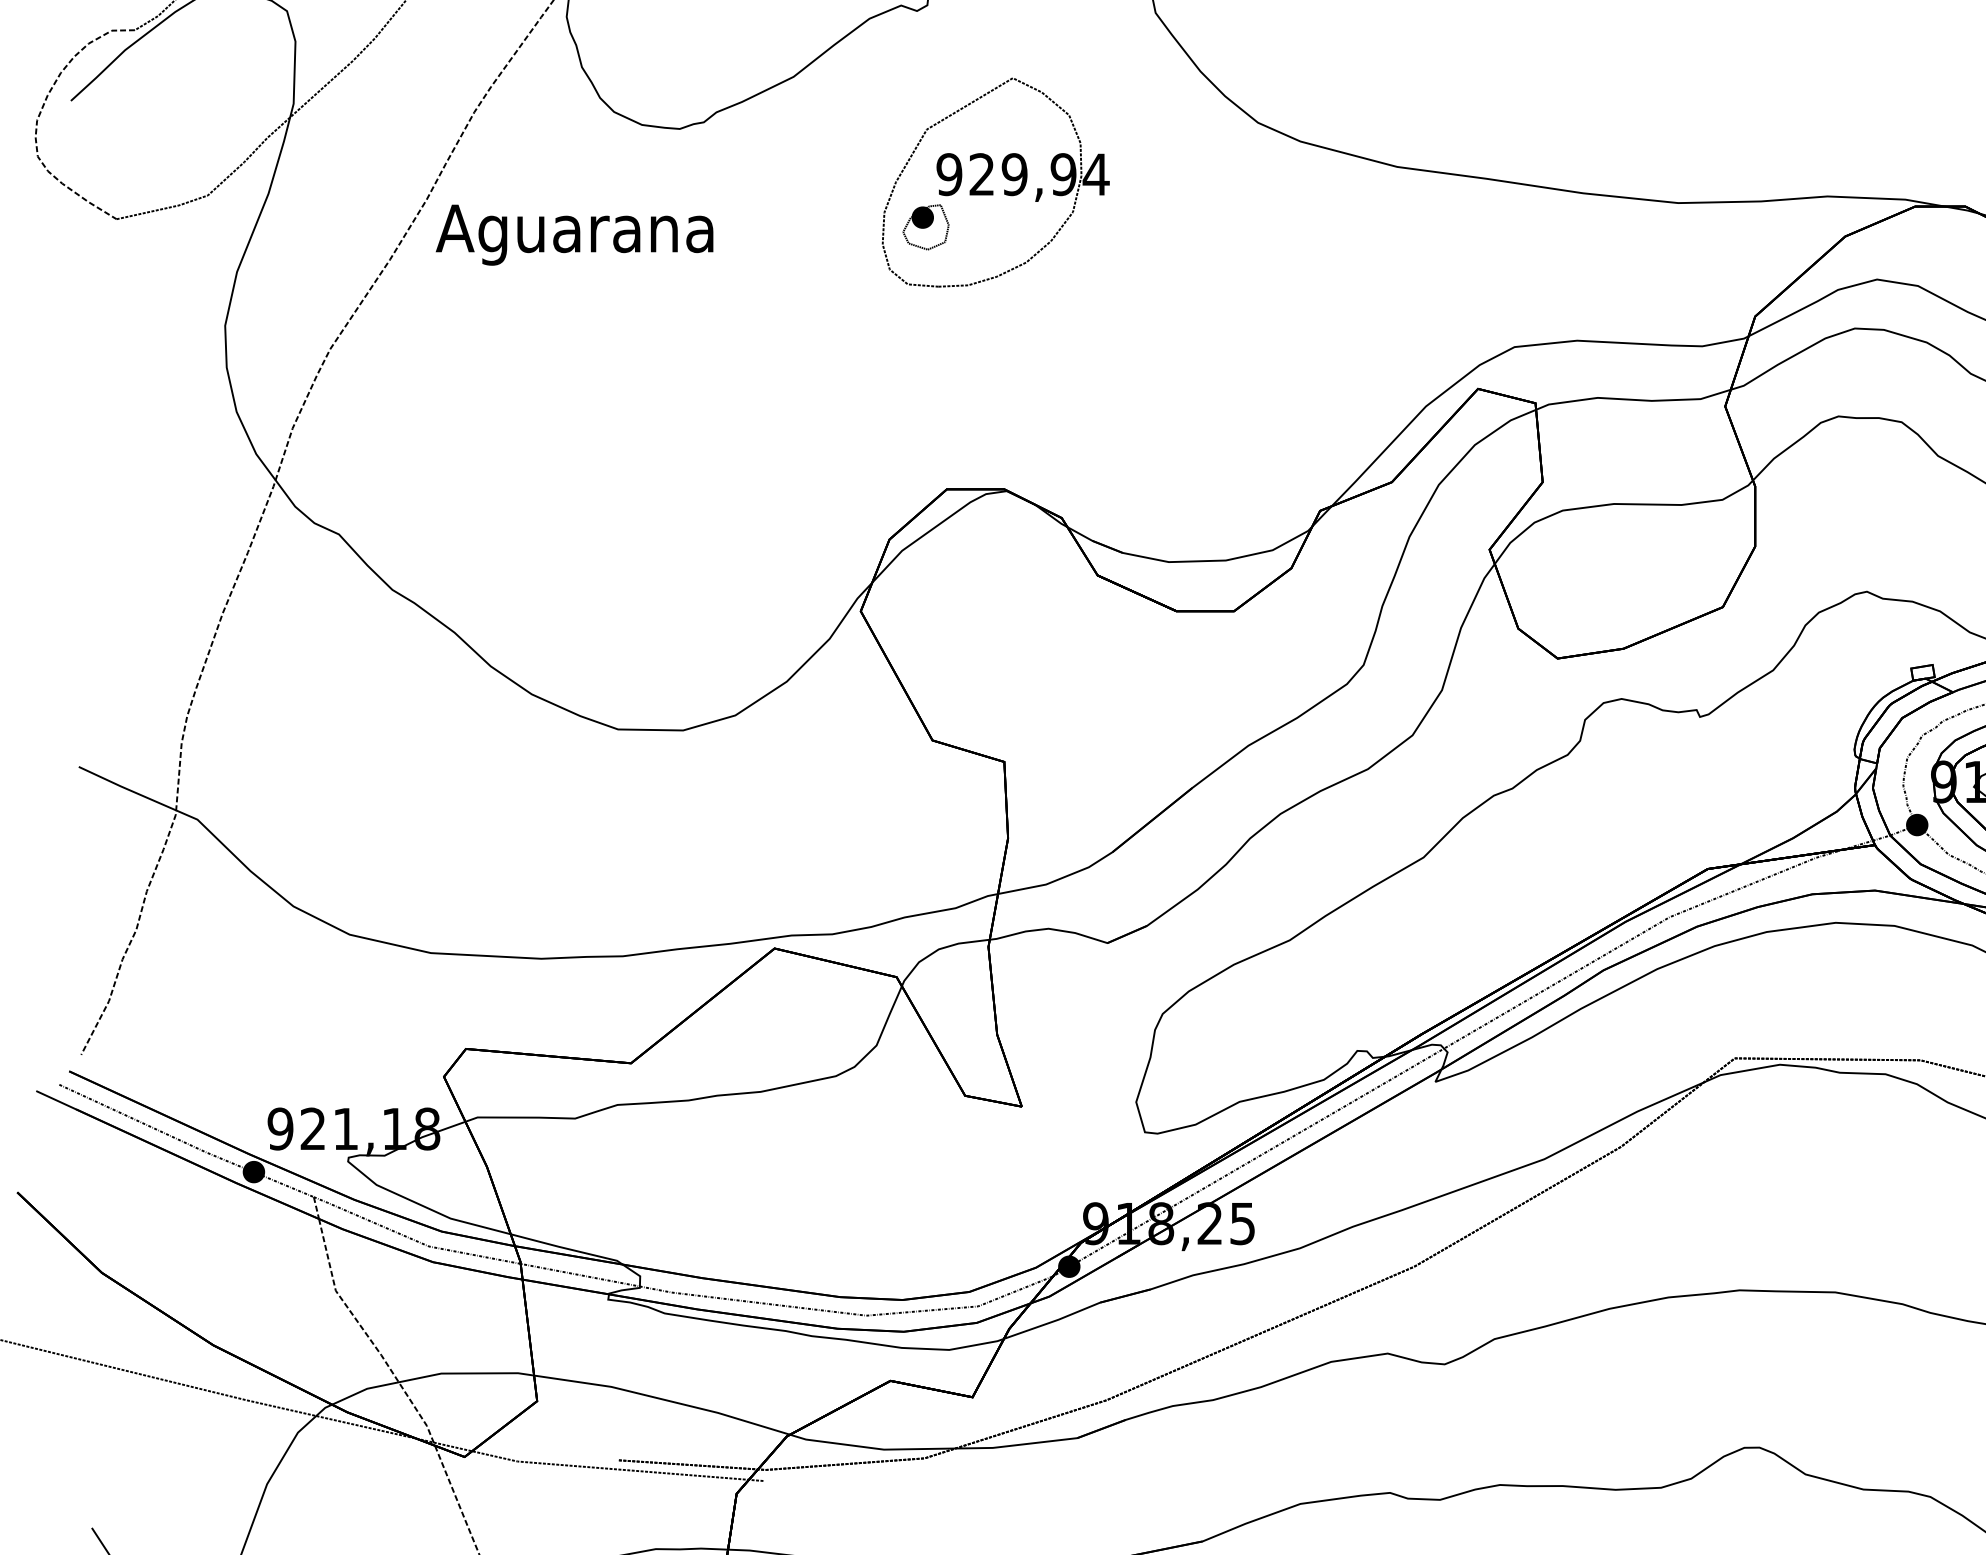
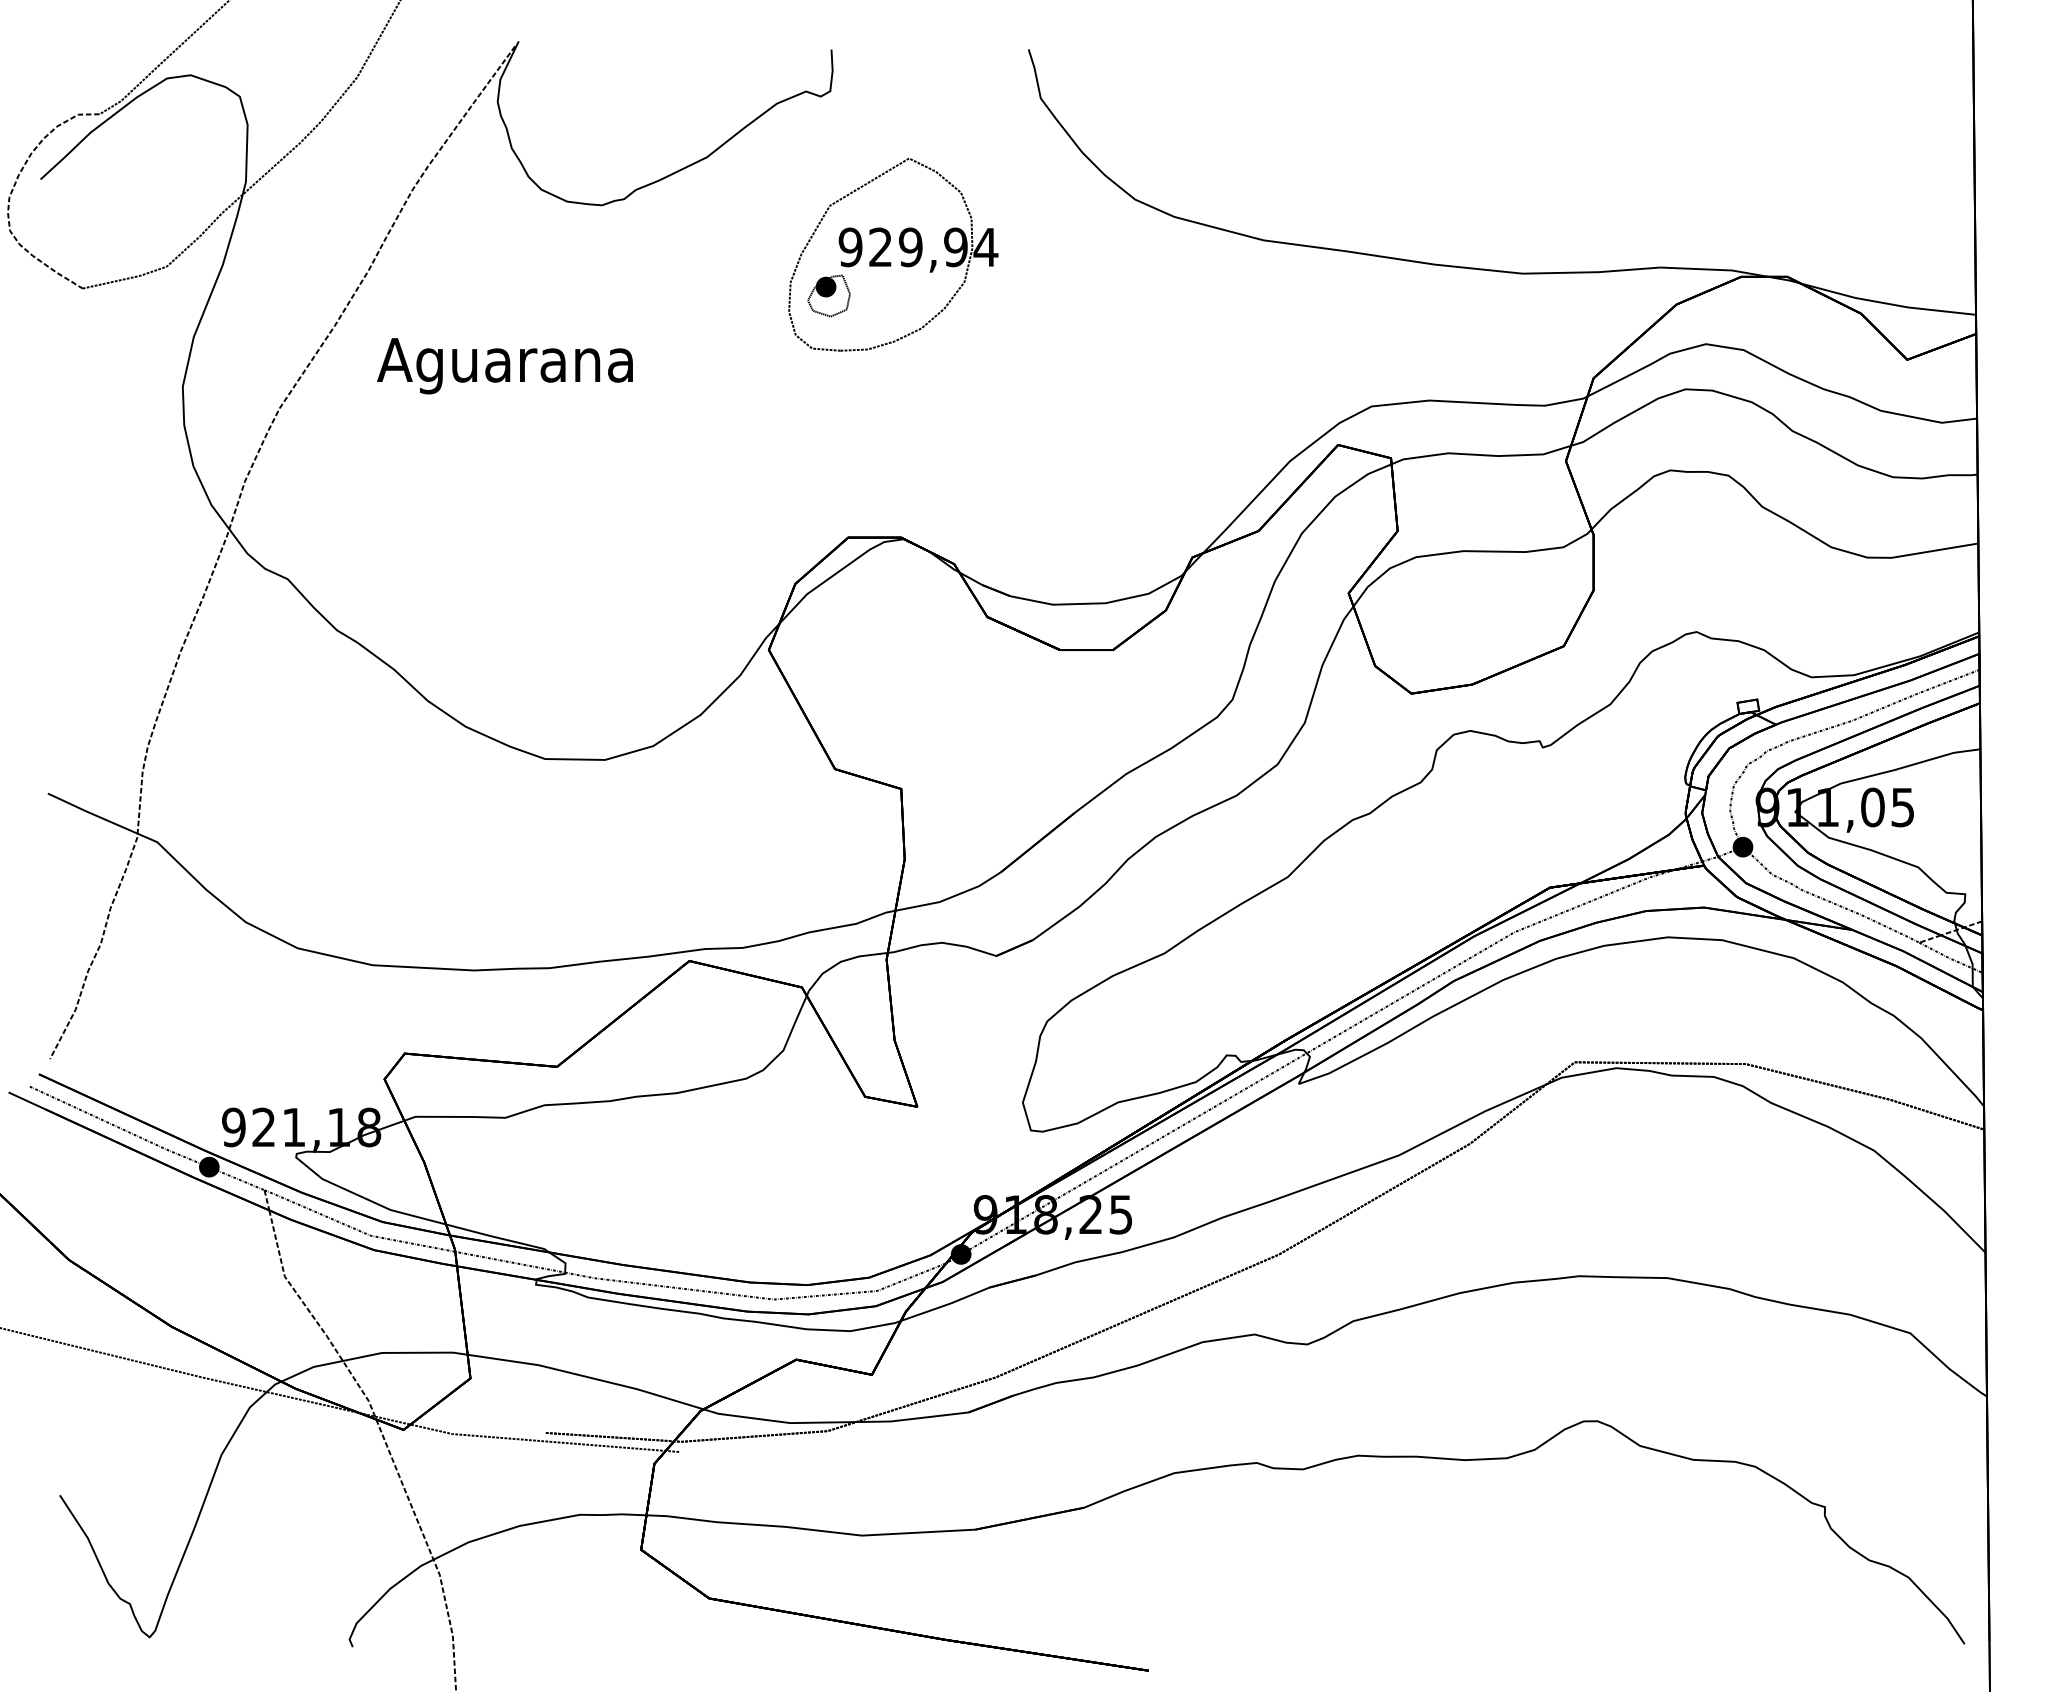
text: (574, 235) -> (504, 366), moved

